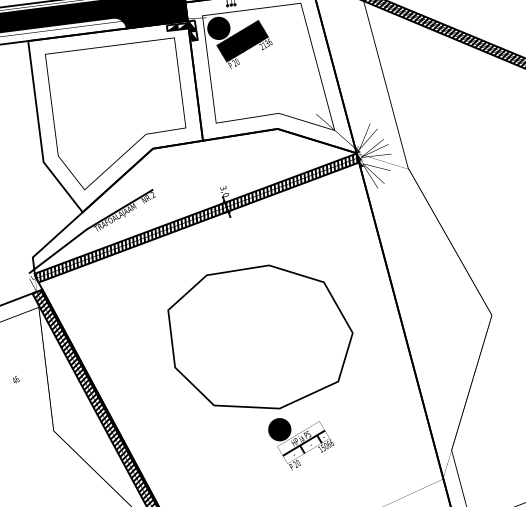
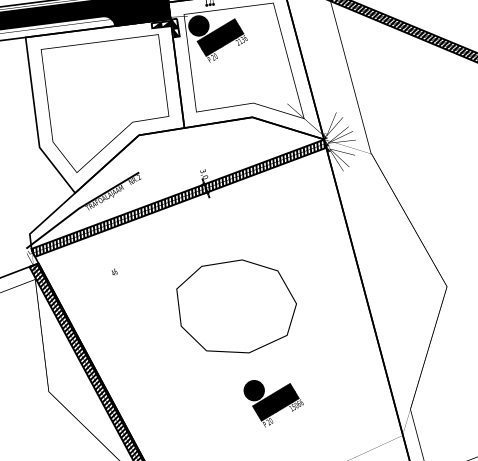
part: (260, 337) -> (236, 306), size x0.71
text: (15, 378) -> (114, 271), moved
fill: (303, 442) -> (275, 402), added

